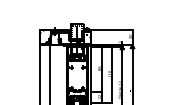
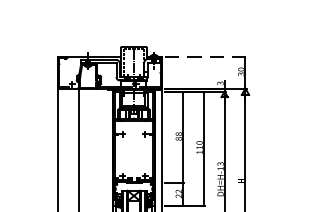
line: (113, 29) -> (207, 57), solid -> dashed

